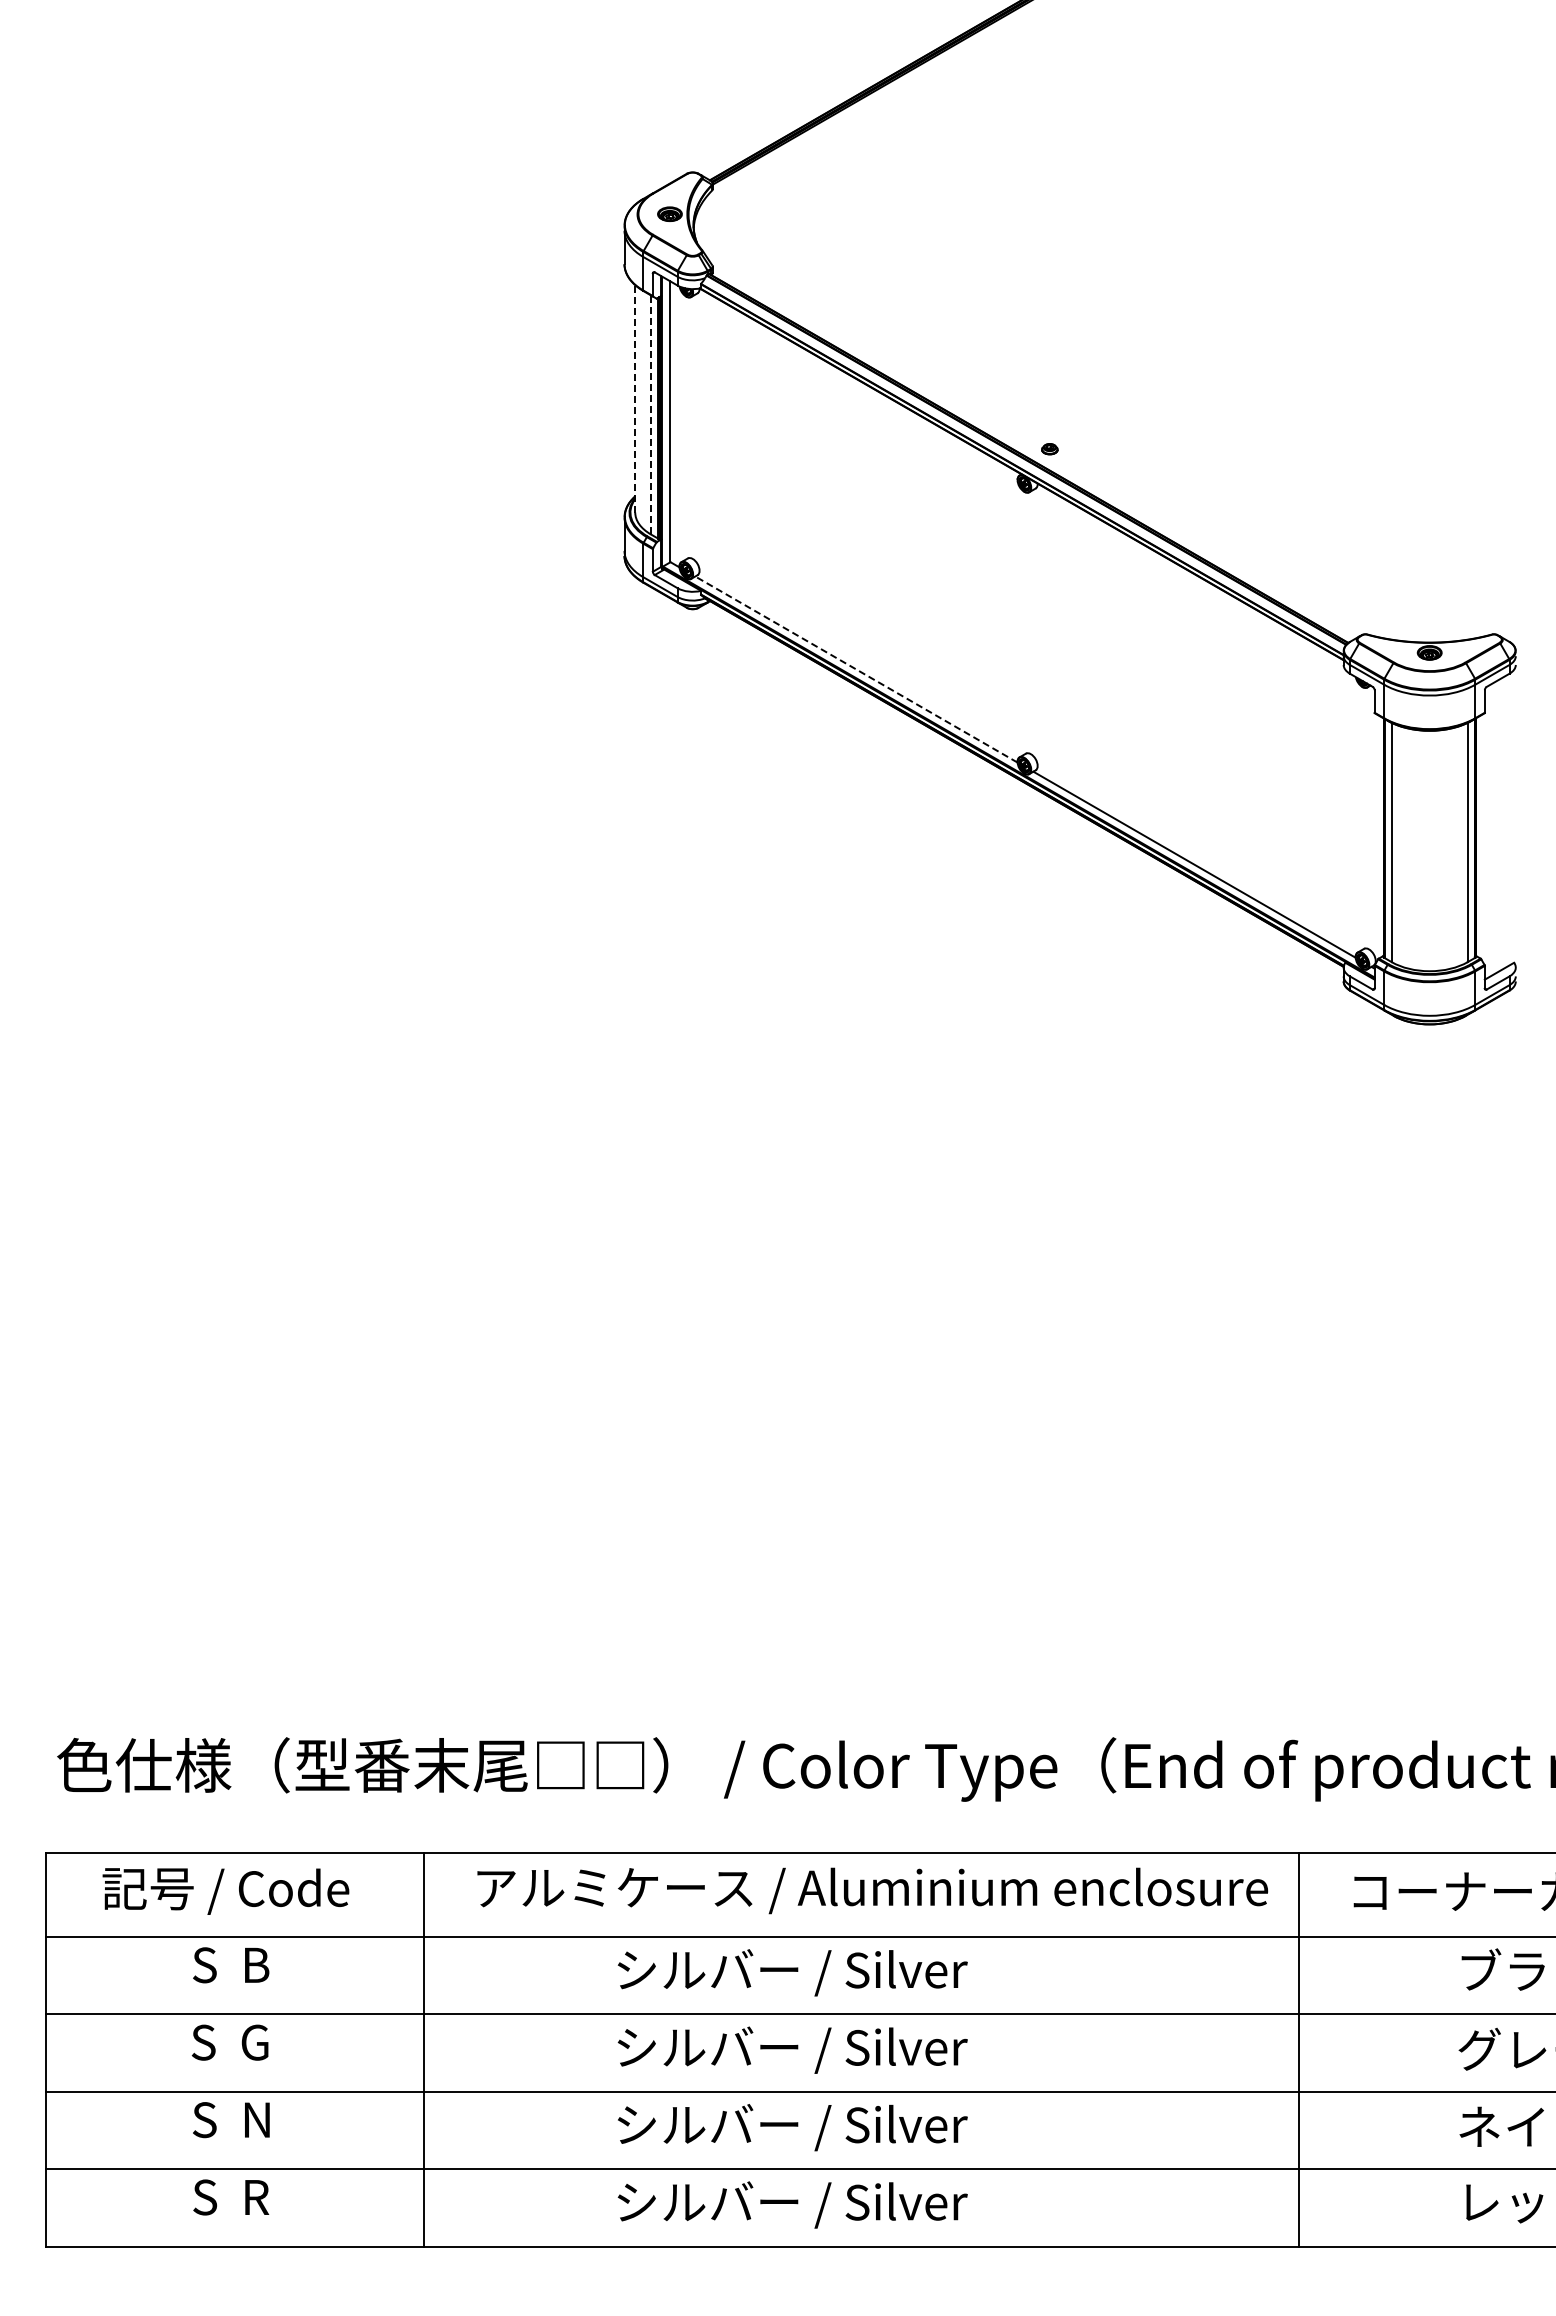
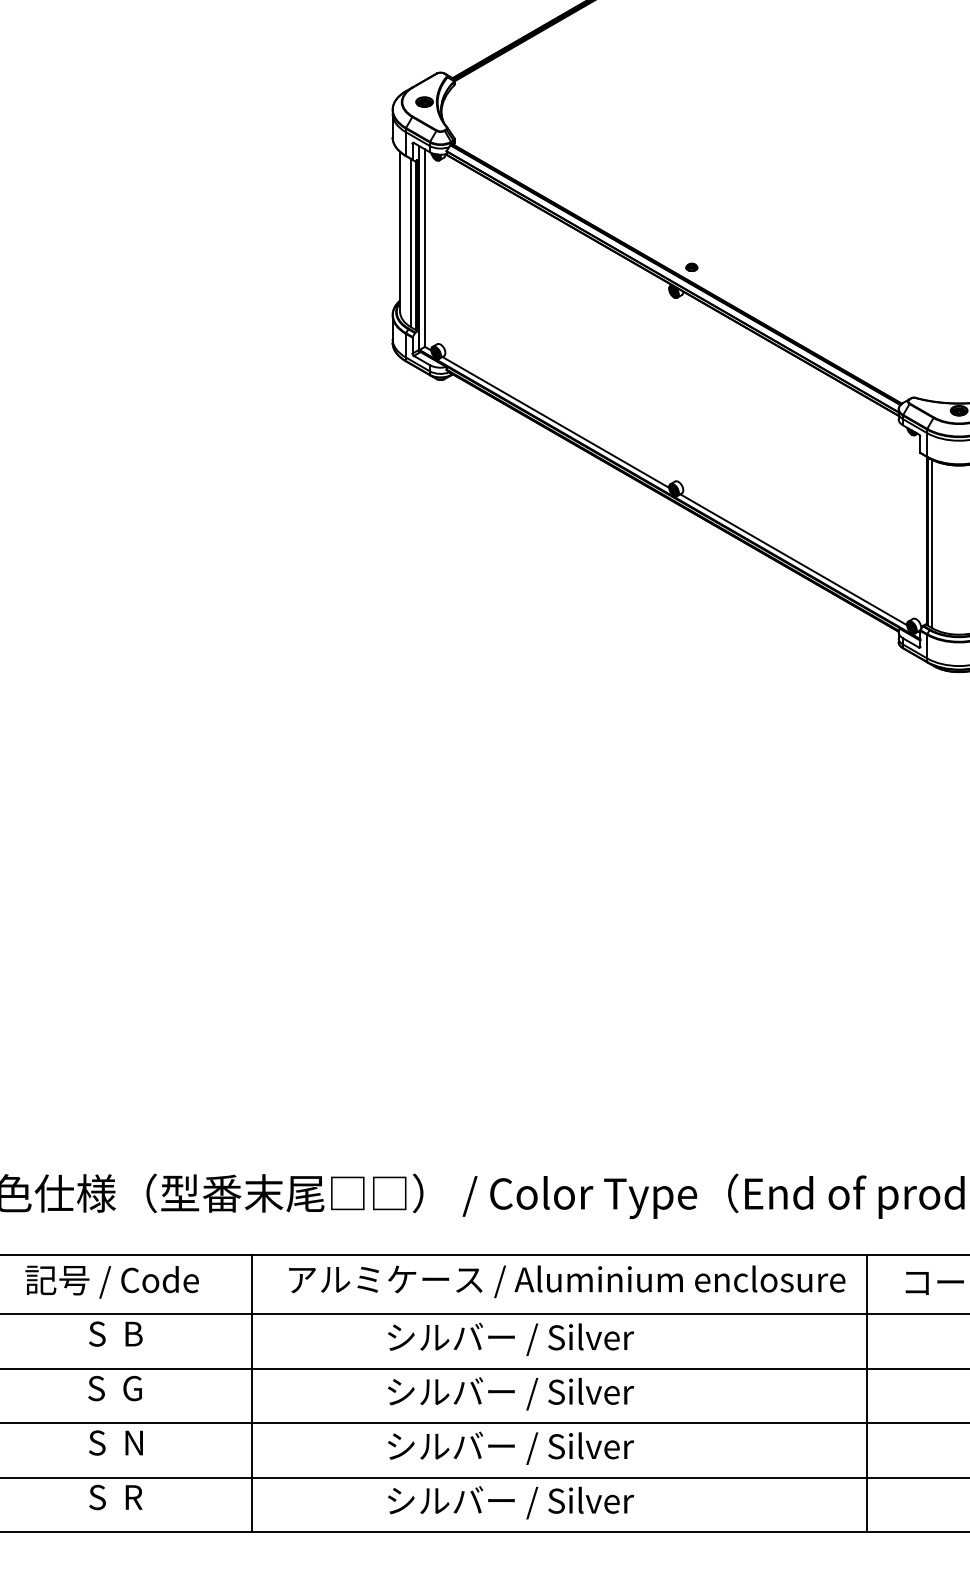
line: (635, 398) -> (400, 231), dashed -> solid
line: (650, 414) -> (410, 242), dashed -> solid
line: (856, 669) -> (555, 422), dashed -> solid

